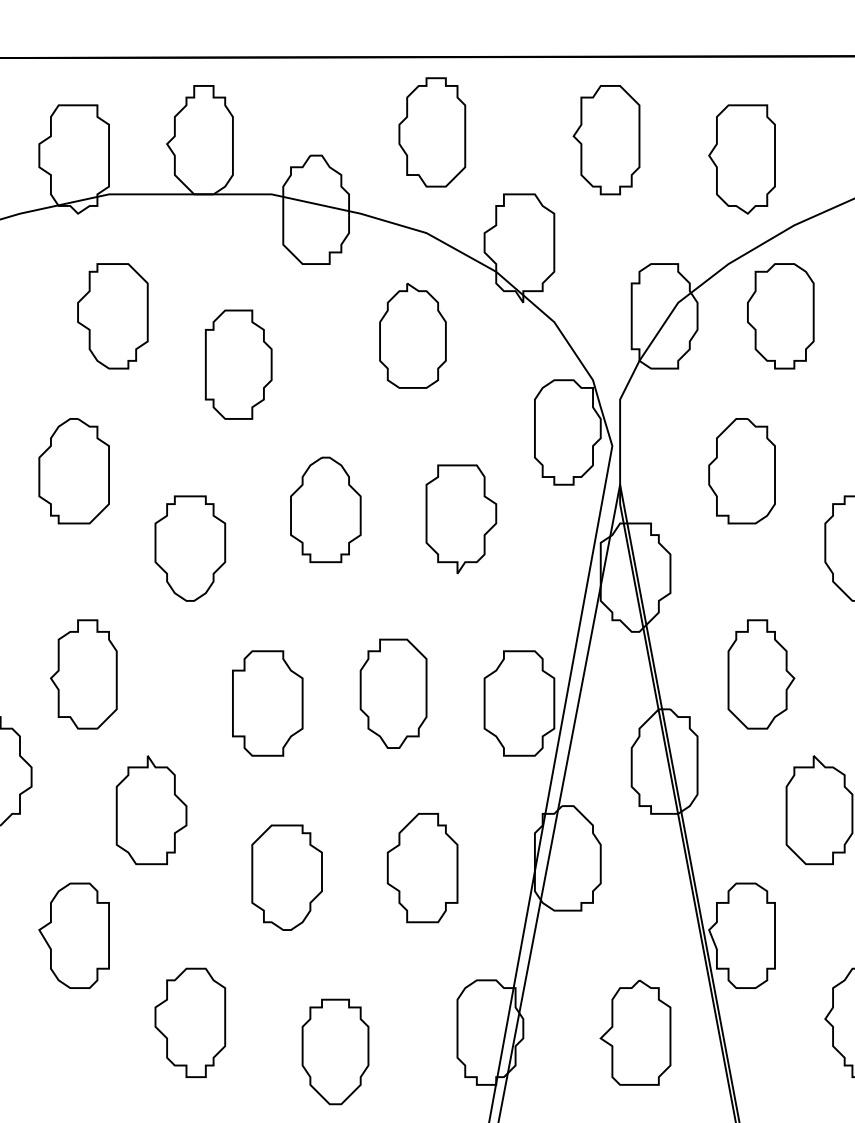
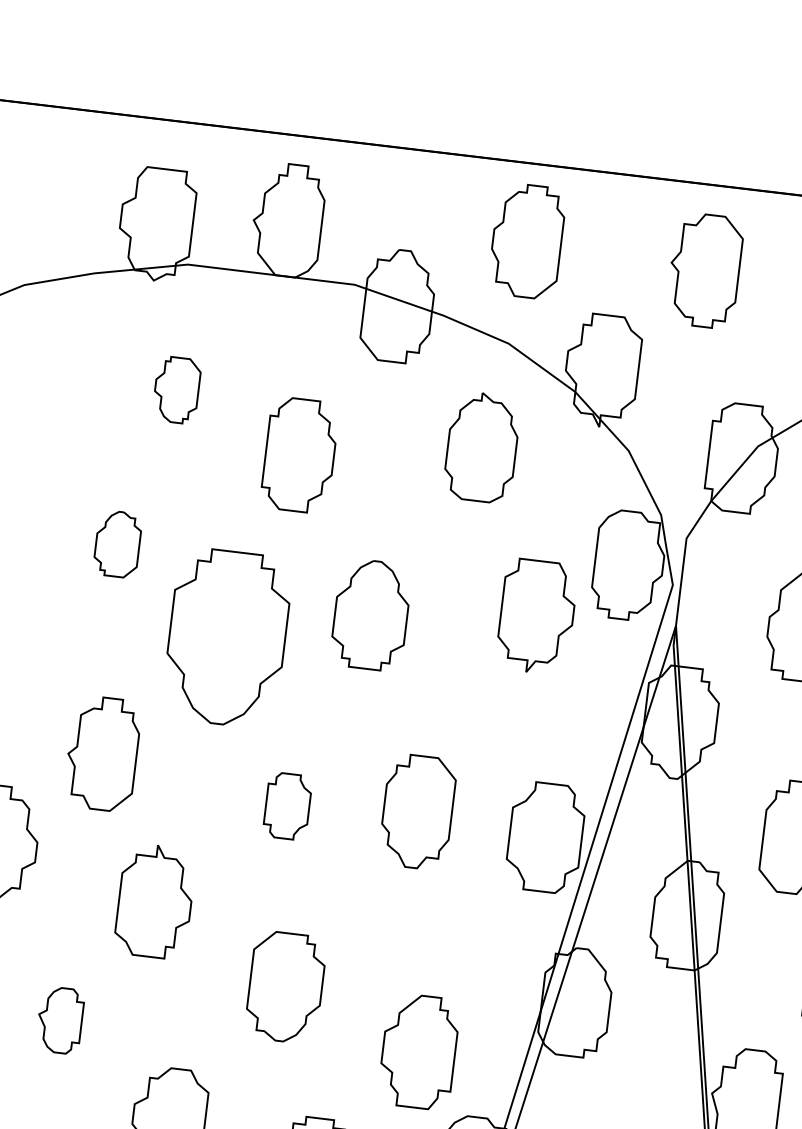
part: (112, 316) -> (176, 390), size x0.6
part: (73, 471) -> (117, 544), size x0.6
part: (461, 519) -> (537, 617), moved
part: (190, 548) -> (227, 637), size x1.6
part: (267, 703) -> (287, 806), size x0.6
part: (422, 868) -> (418, 1052), moved
part: (73, 935) -> (59, 1020), size x0.6

